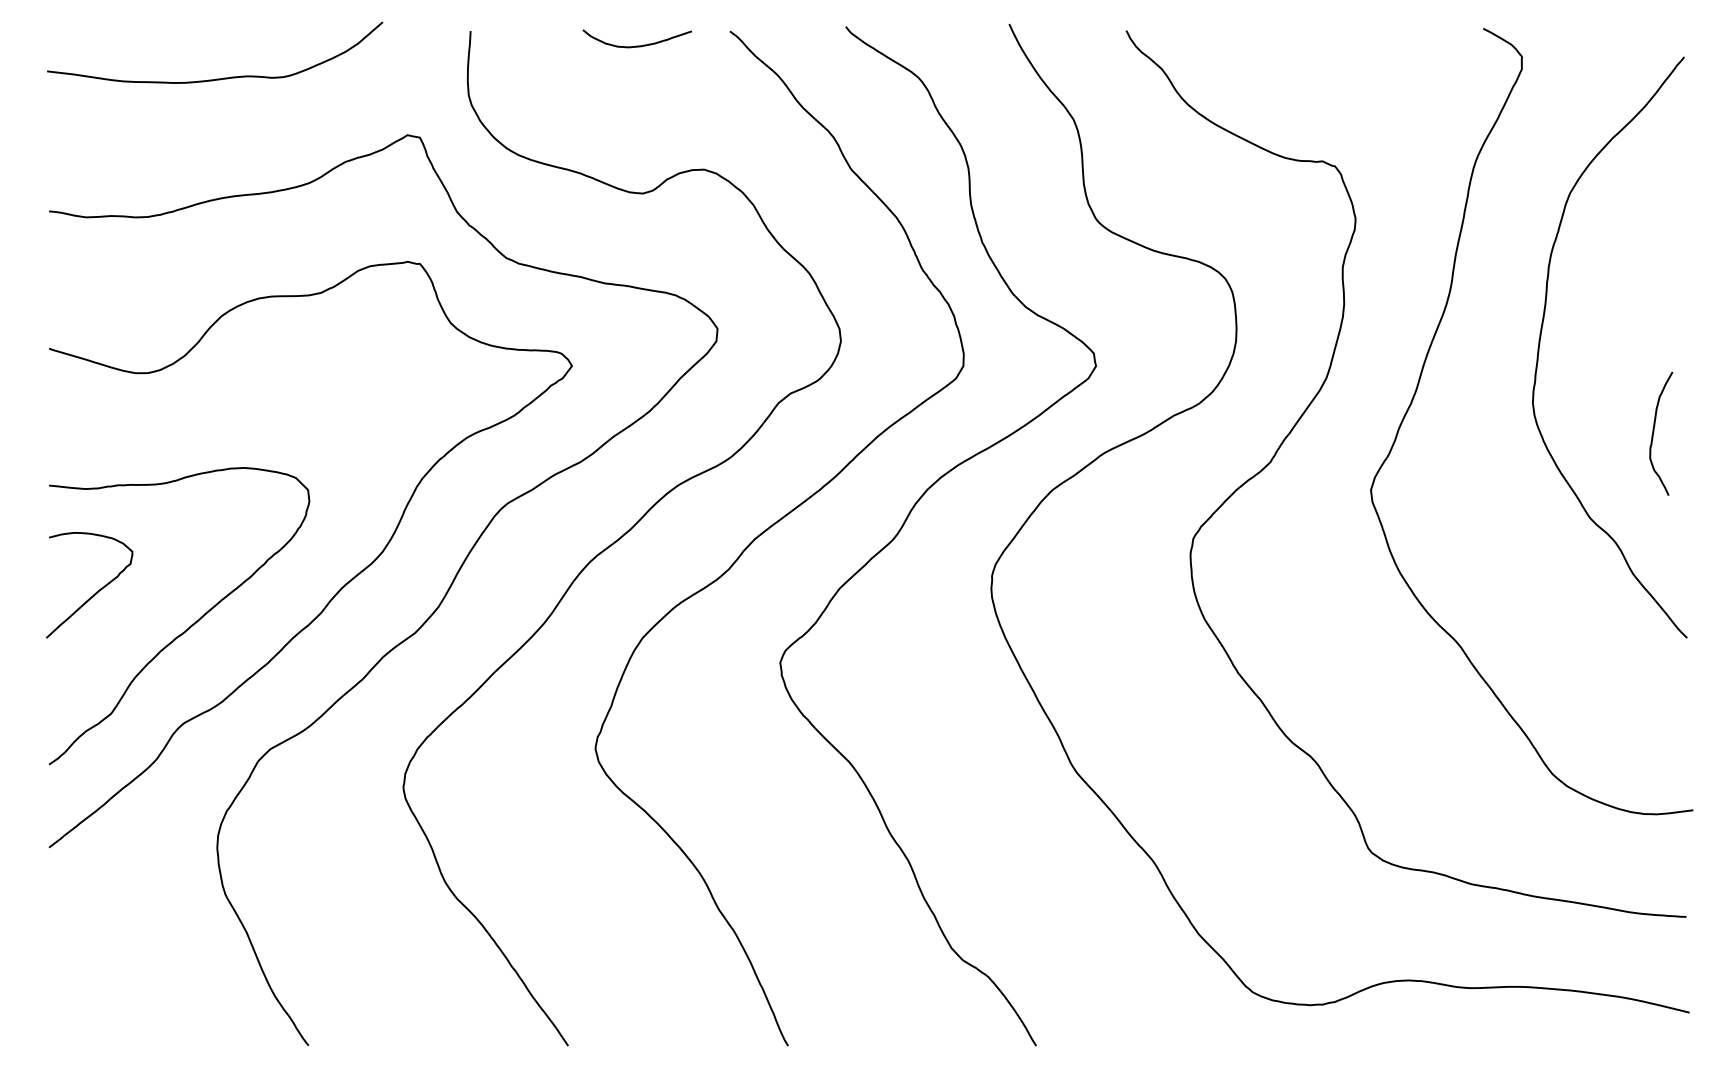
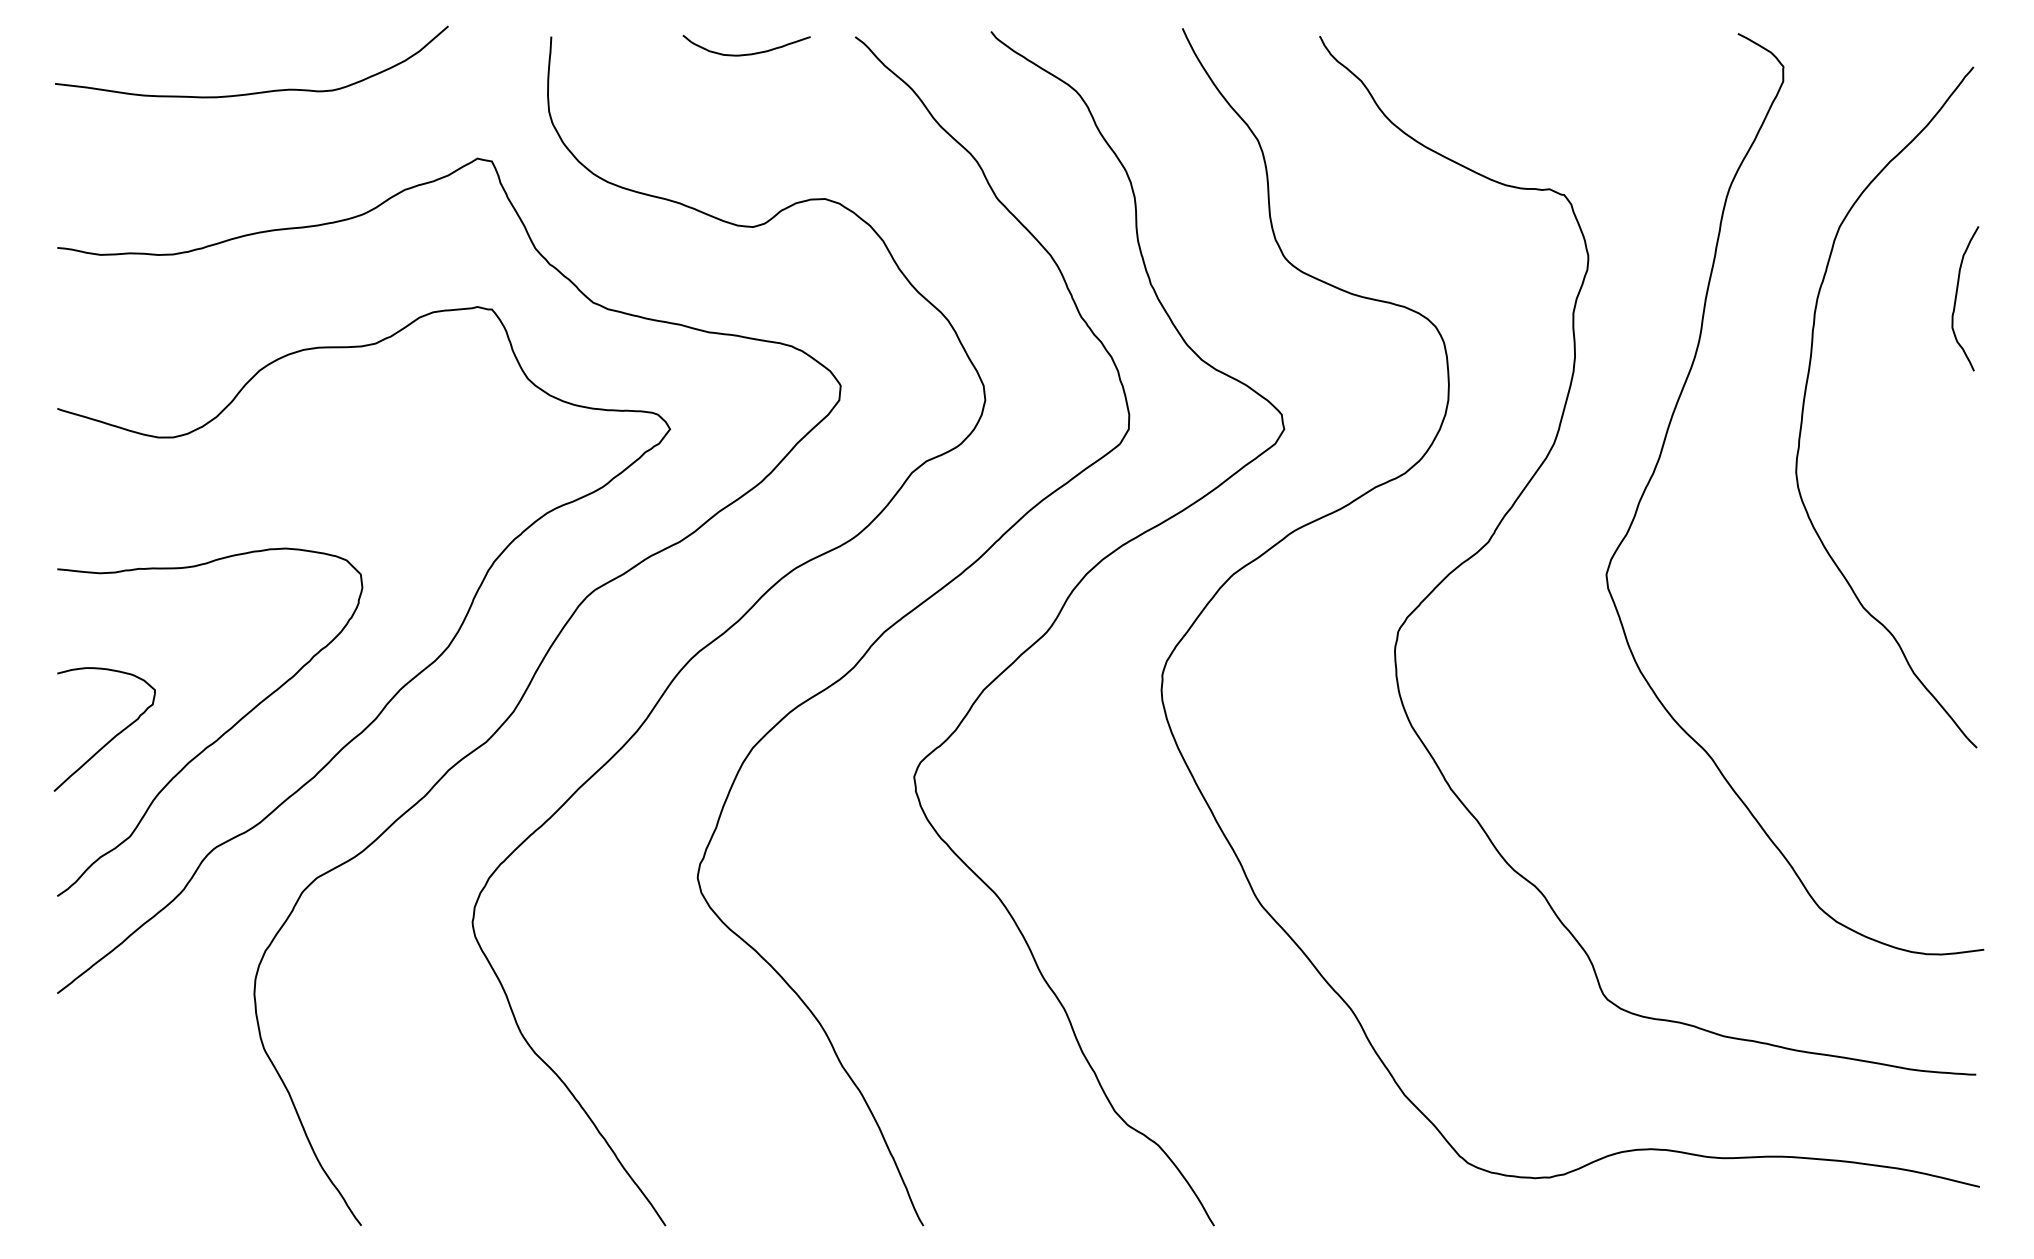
curve: (1654, 432) -> (1957, 297), moved
curve: (96, 591) -> (112, 736), moved

